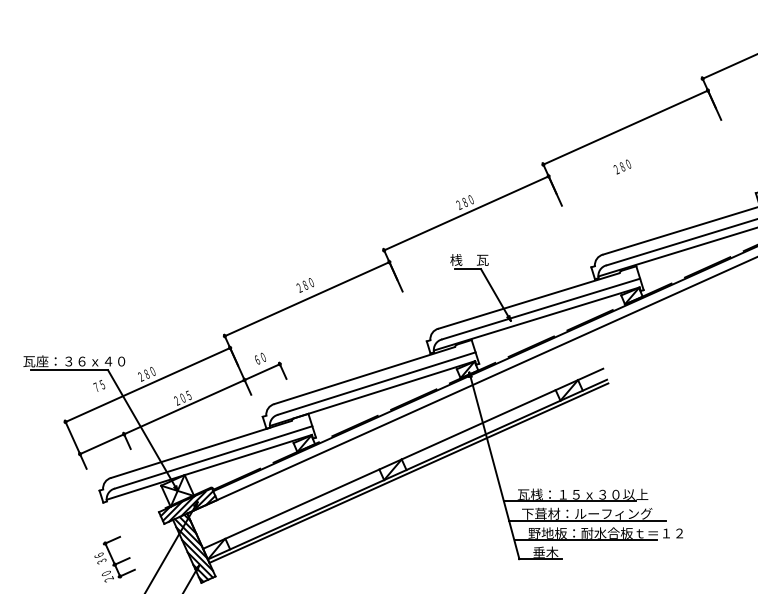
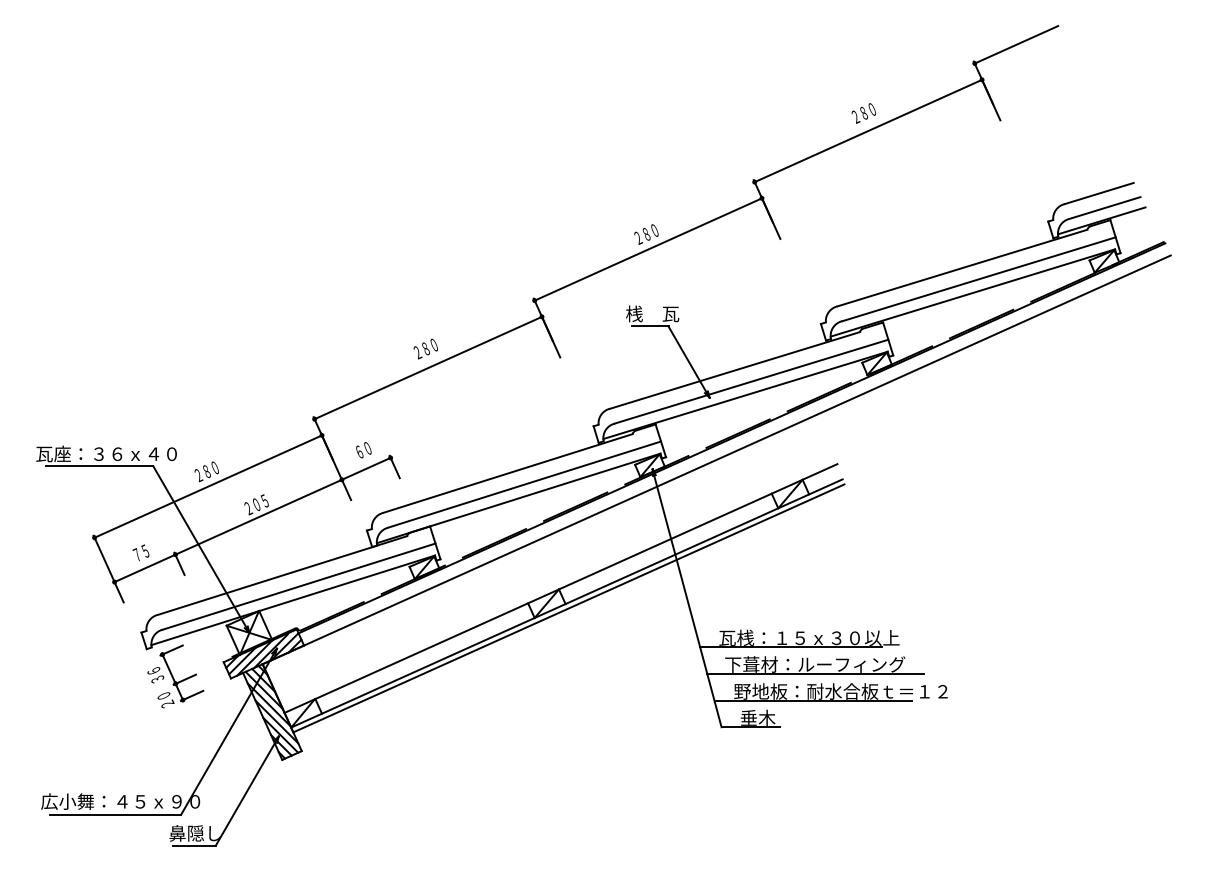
text: (622, 167) -> (863, 113), moved
text: (98, 385) -> (140, 552), moved
part: (114, 559) -> (175, 676), moved

